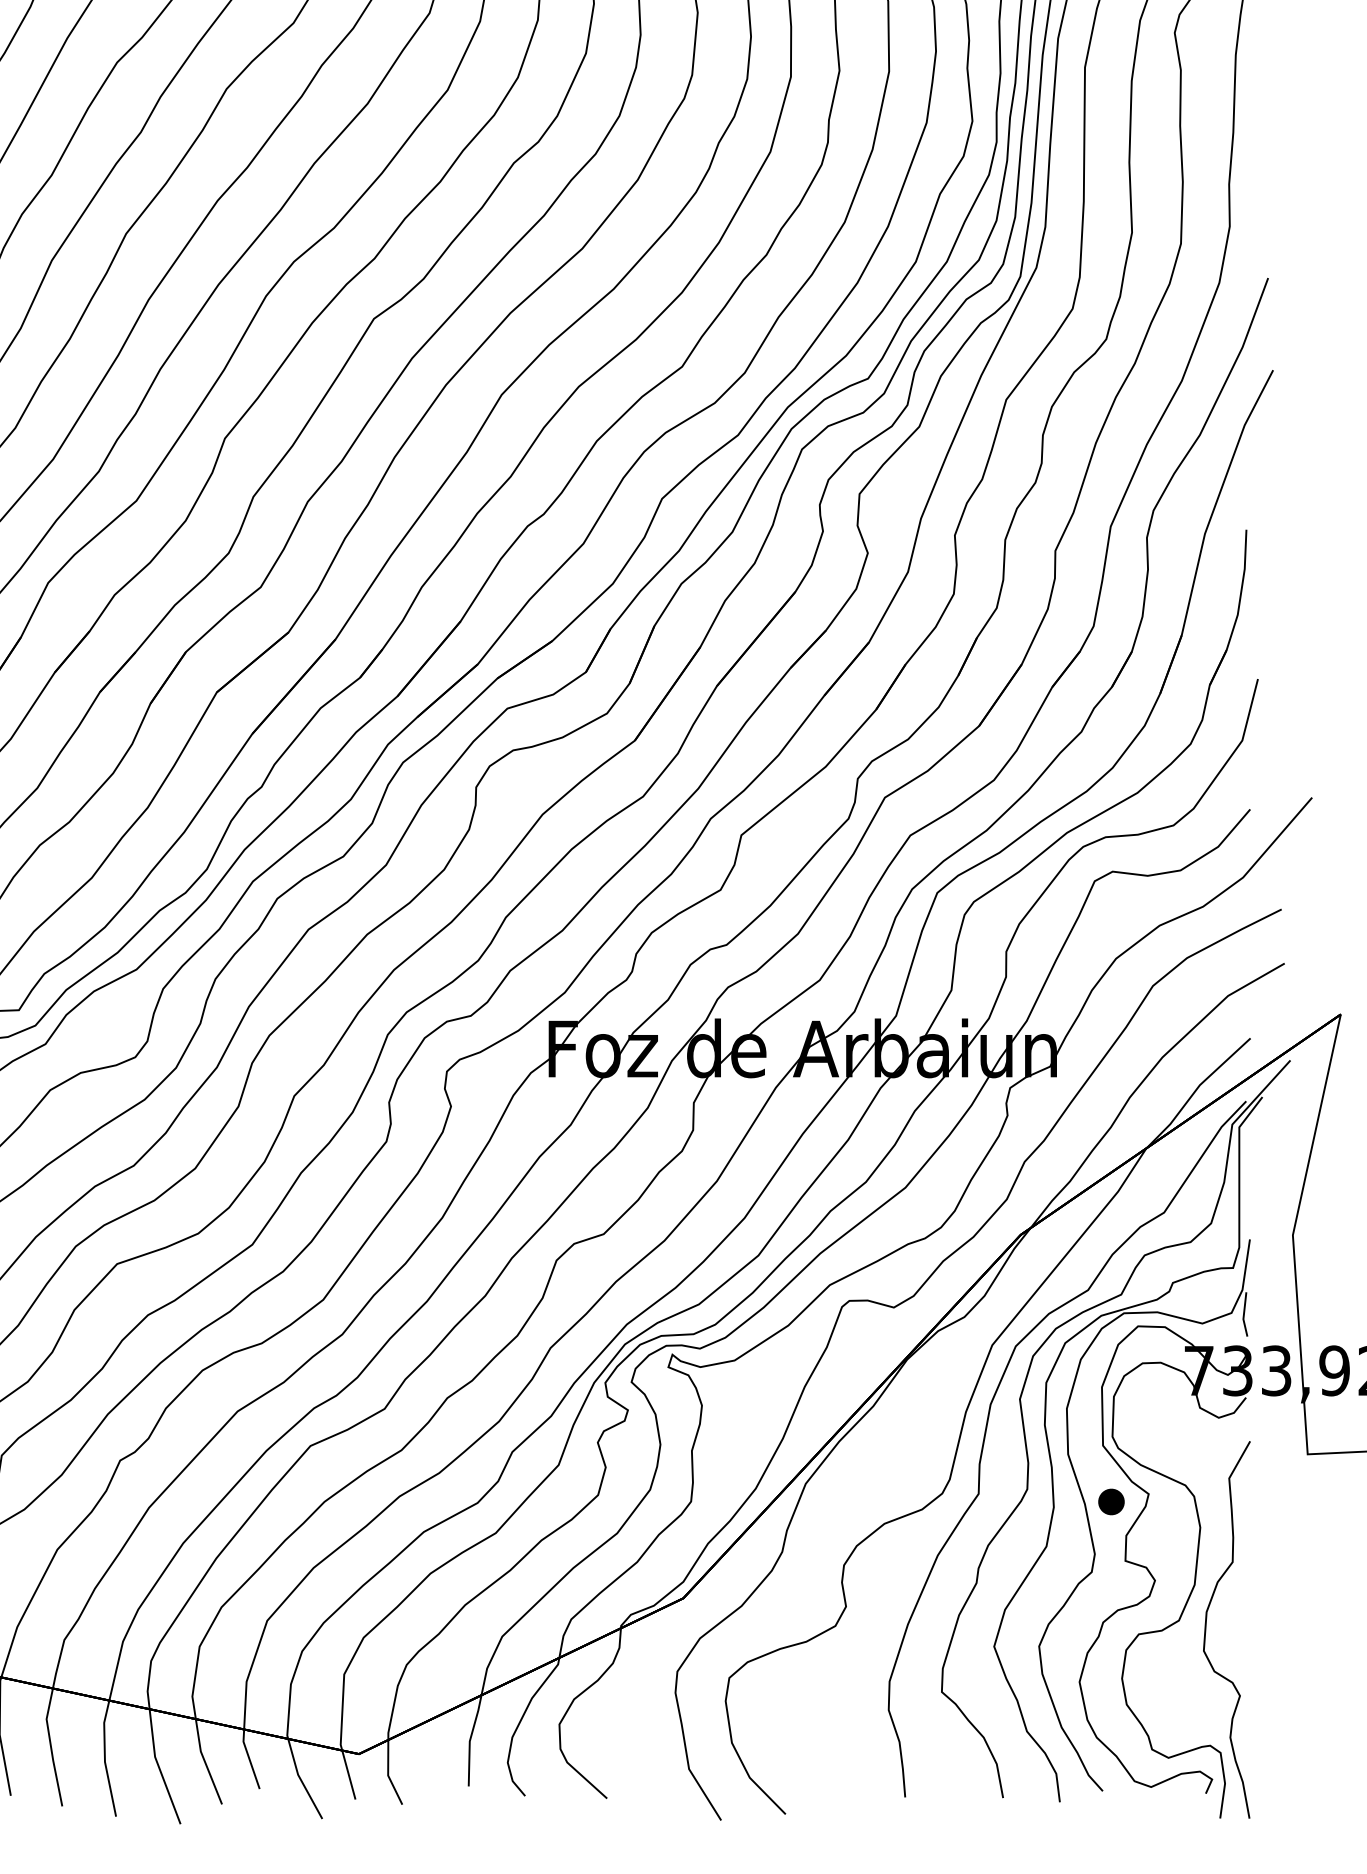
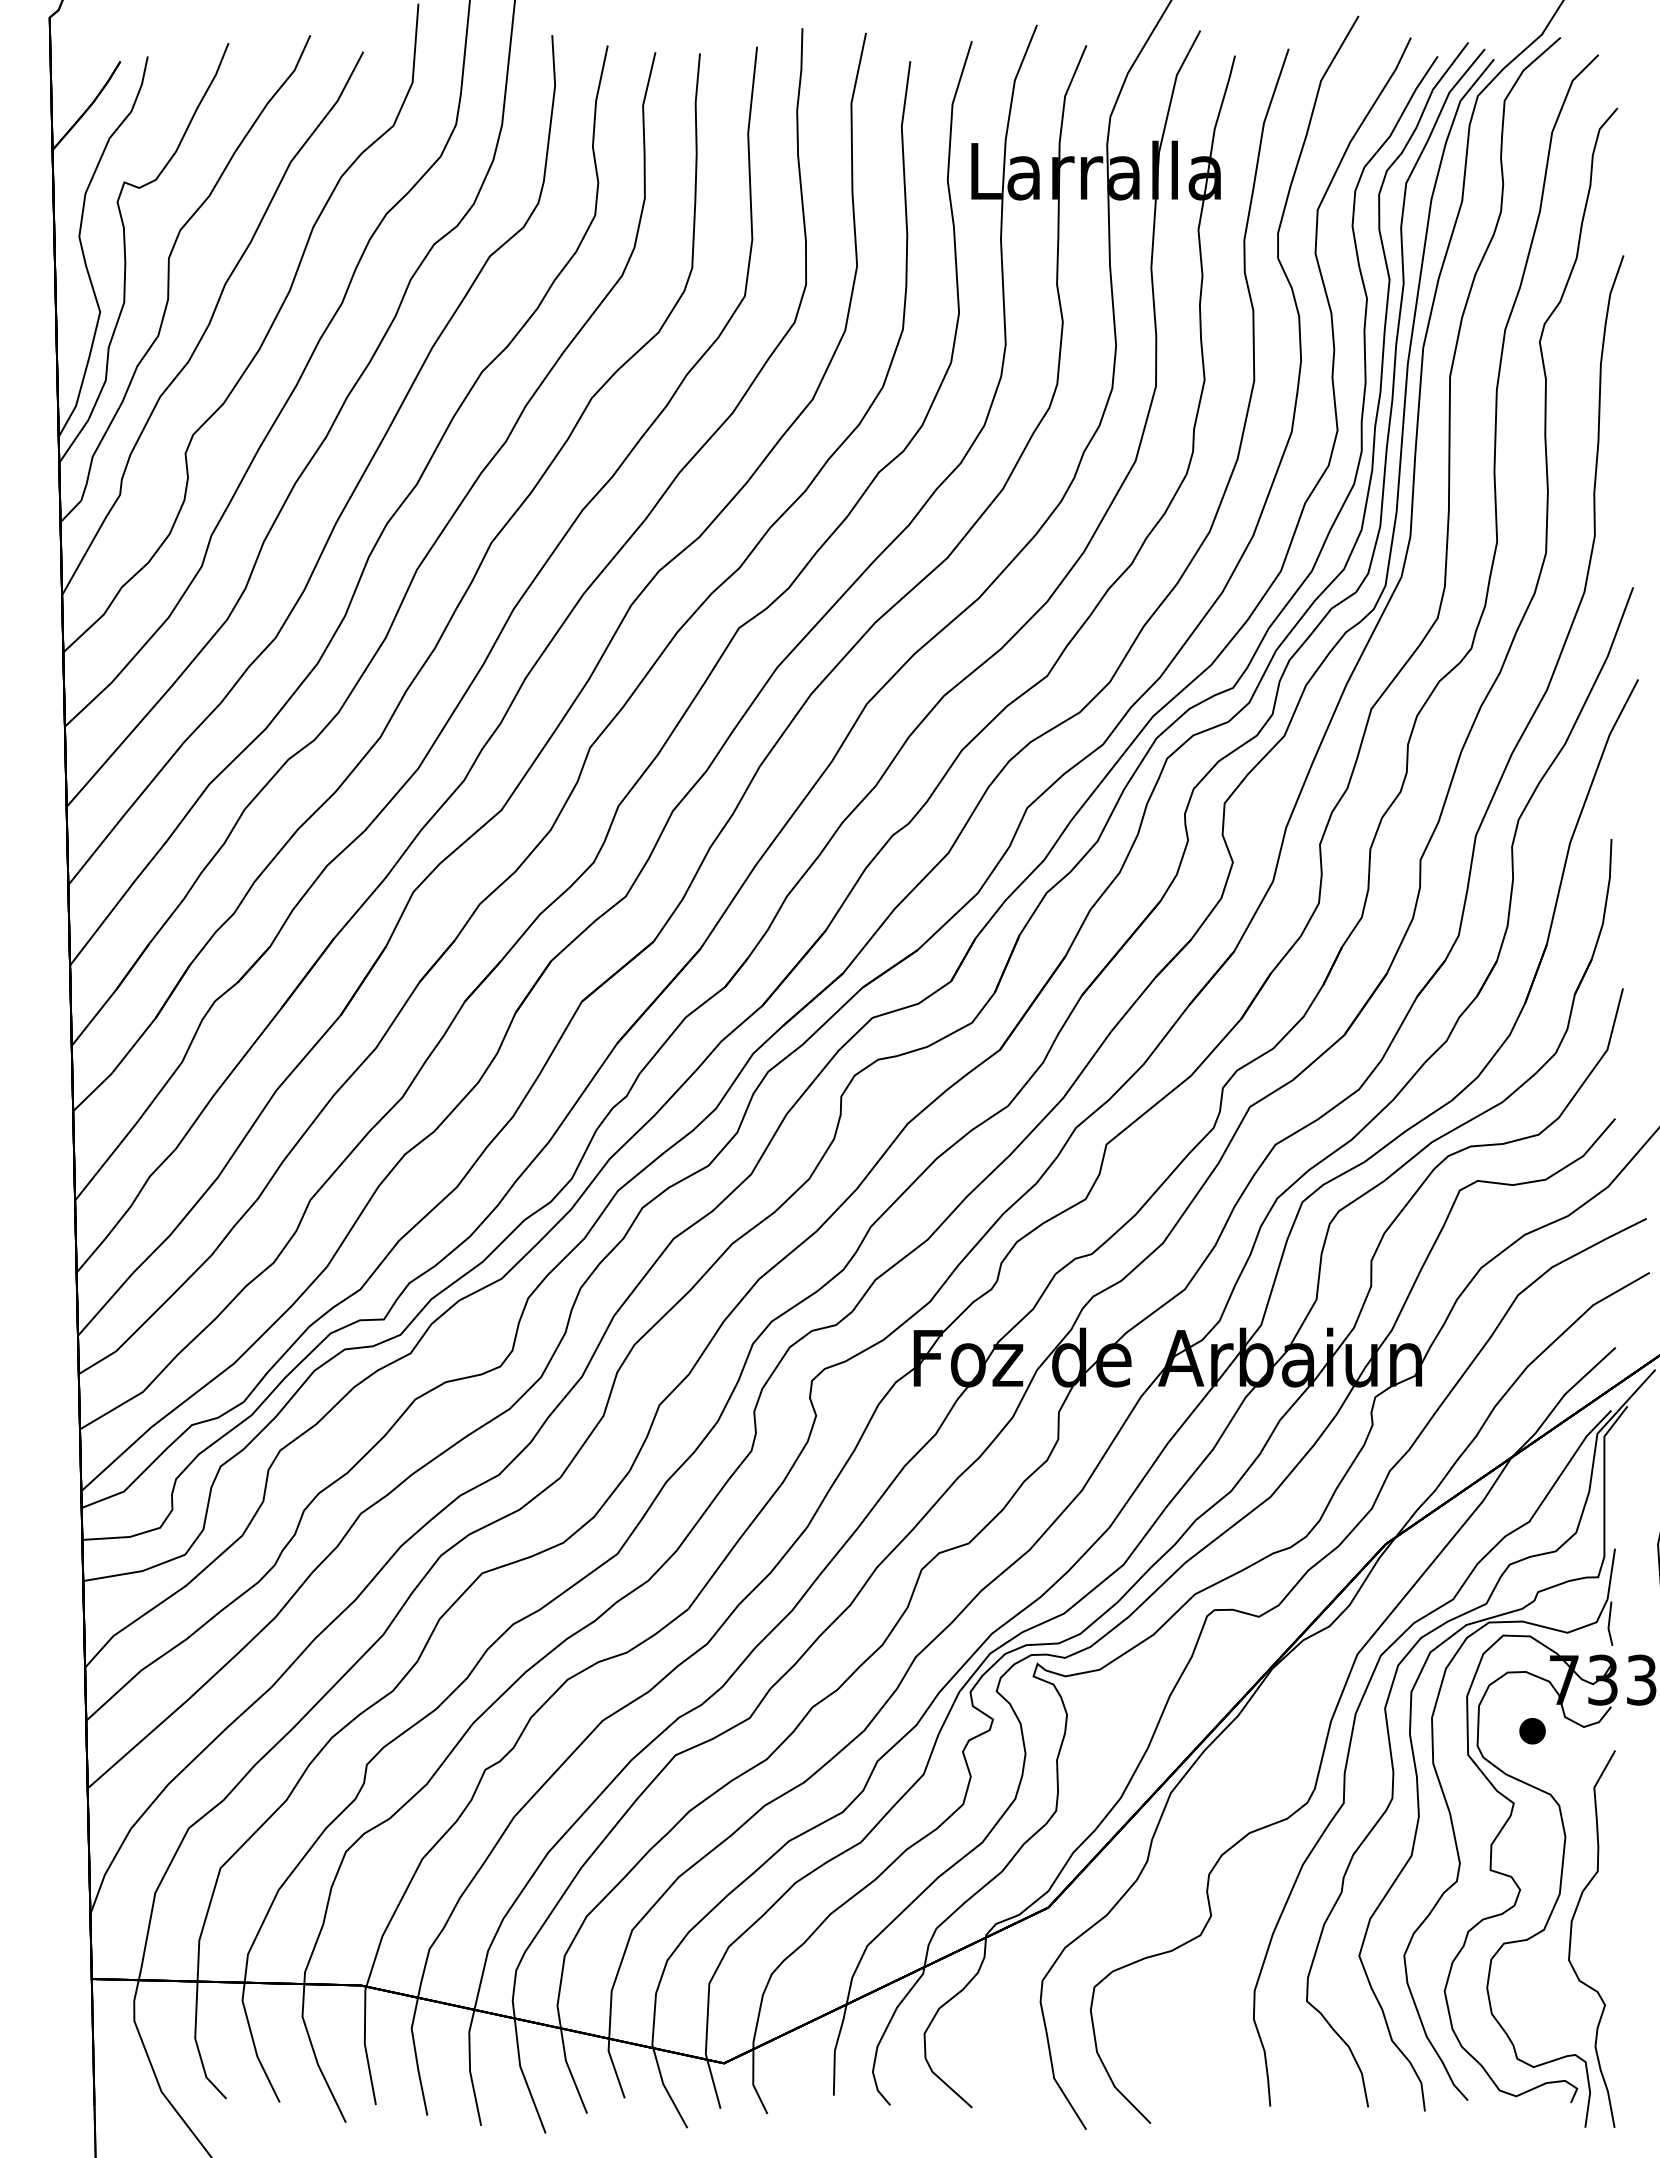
part: (1111, 1502) -> (1532, 1731), moved

